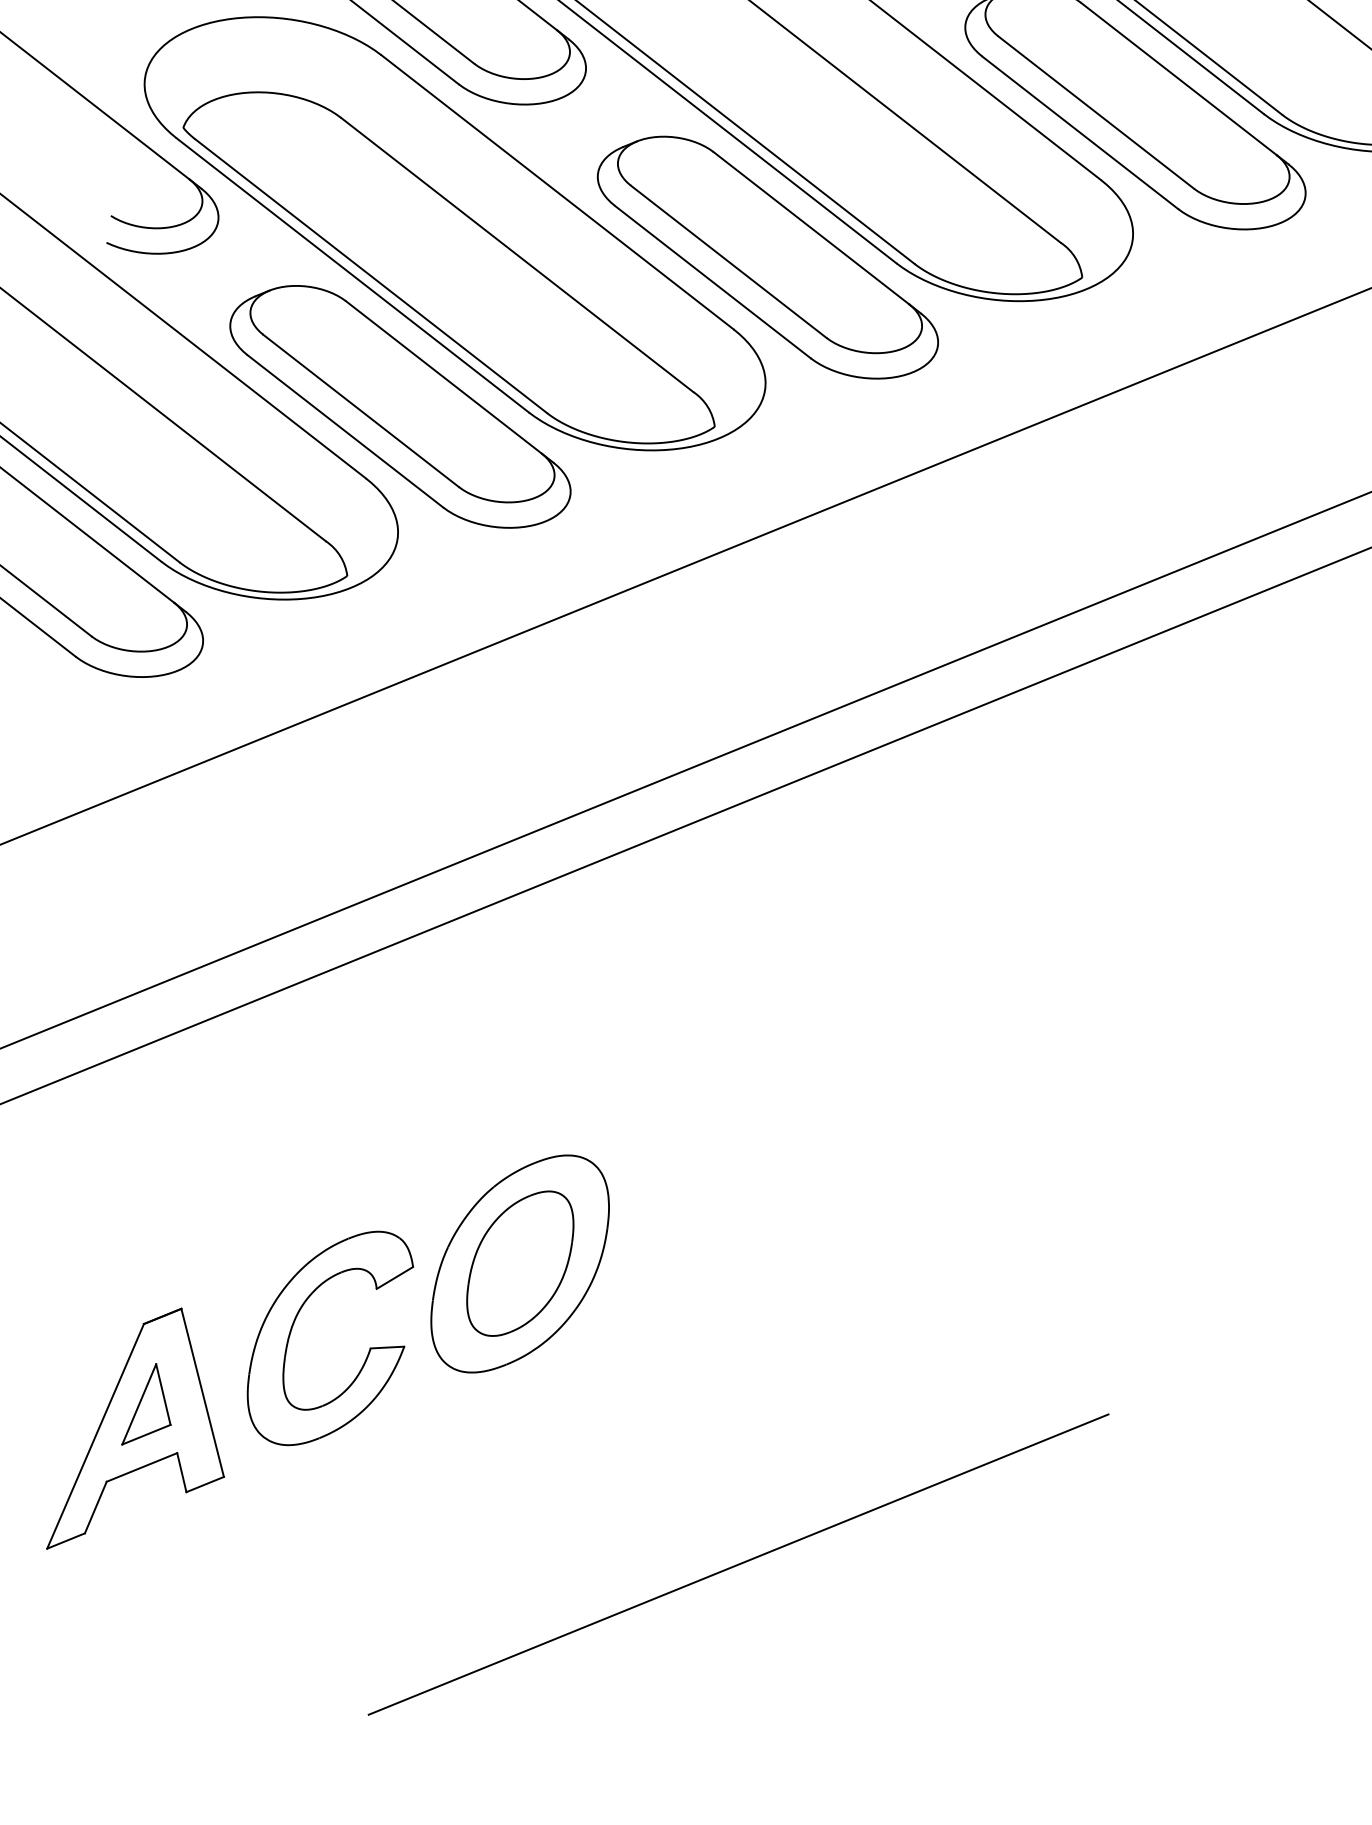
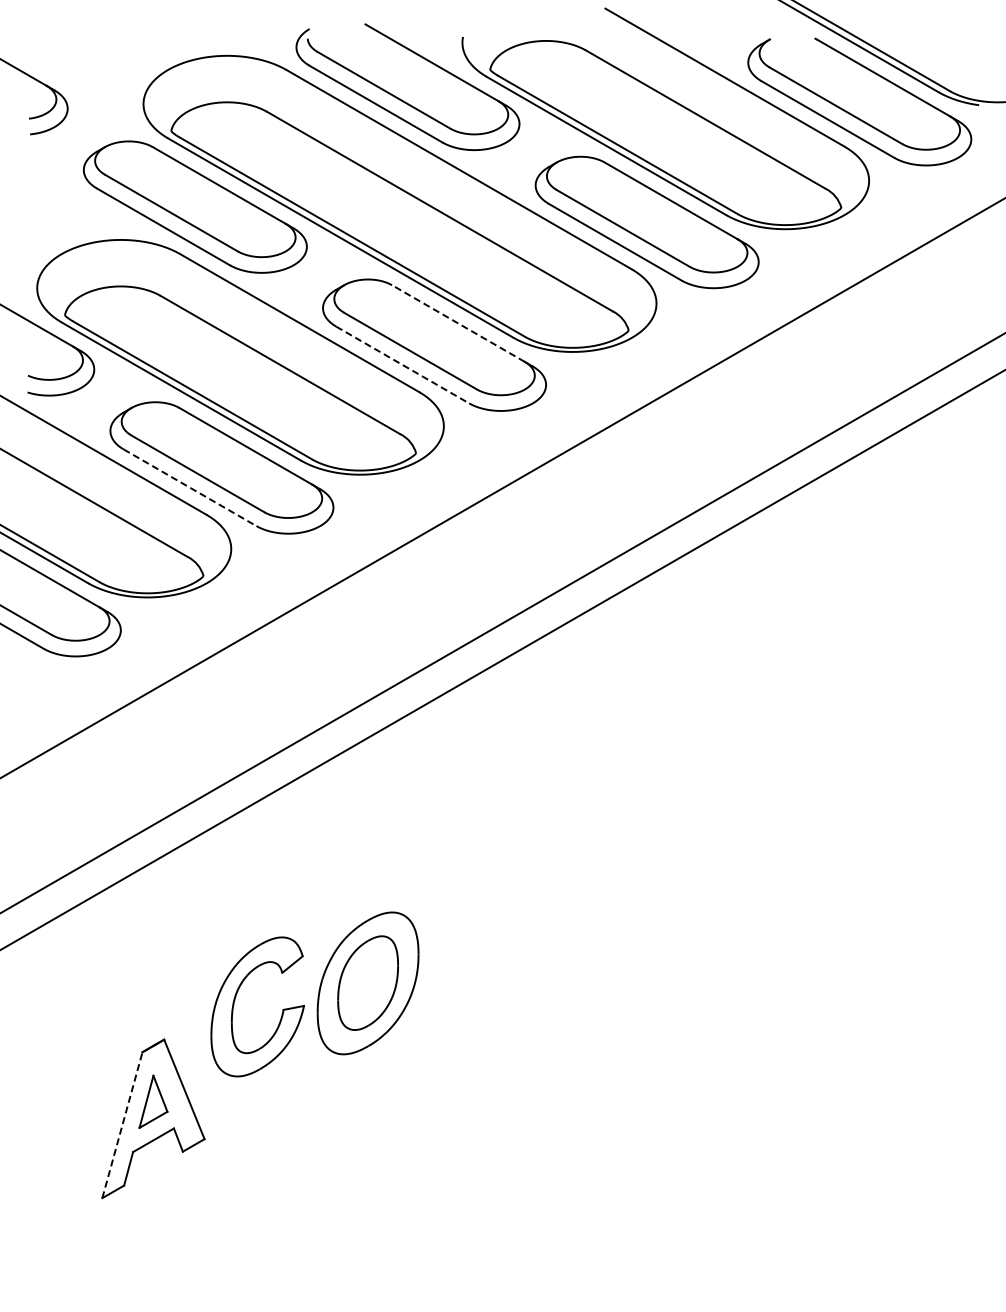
line: (811, 228) -> (458, 323), solid -> dashed
line: (712, 282) -> (402, 365), solid -> dashed
line: (346, 430) -> (190, 487), solid -> dashed
part: (295, 1322) -> (235, 1000), moved
line: (95, 1436) -> (122, 1125), solid -> dashed
line: (738, 1563) -> (527, 1148), removed

